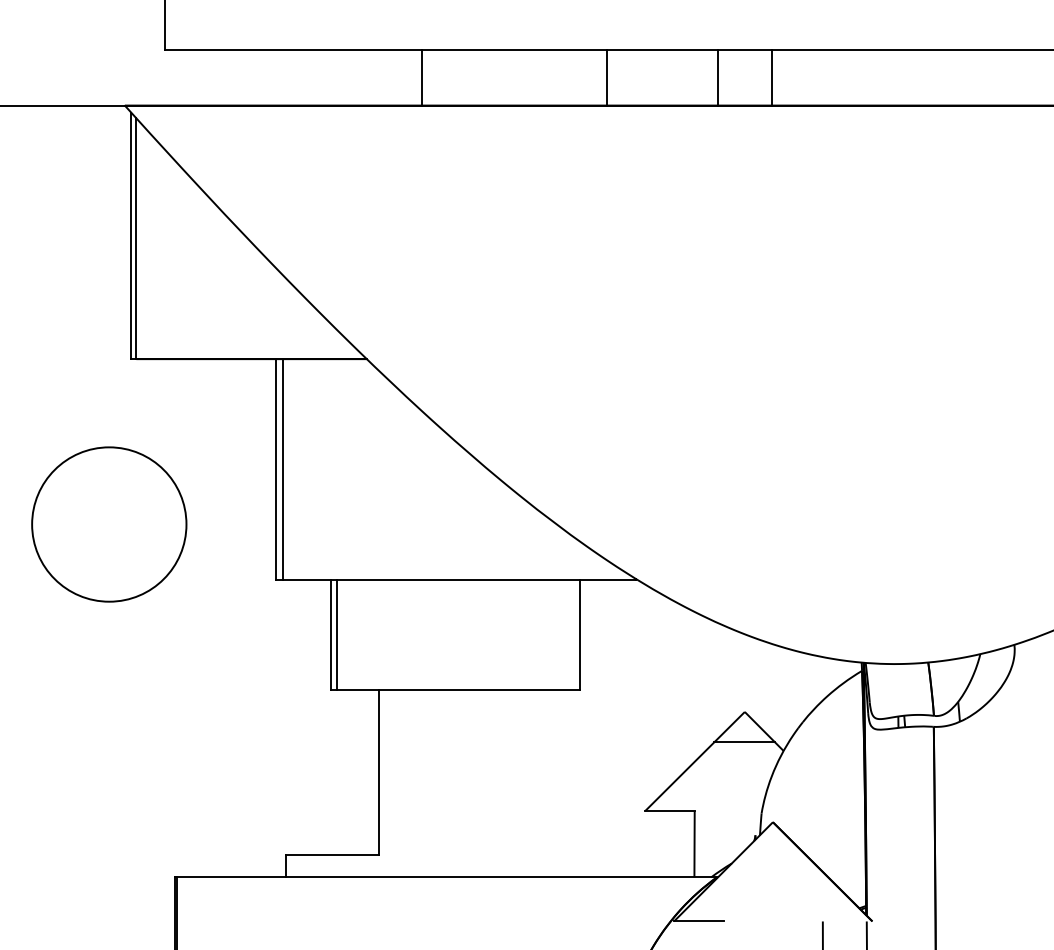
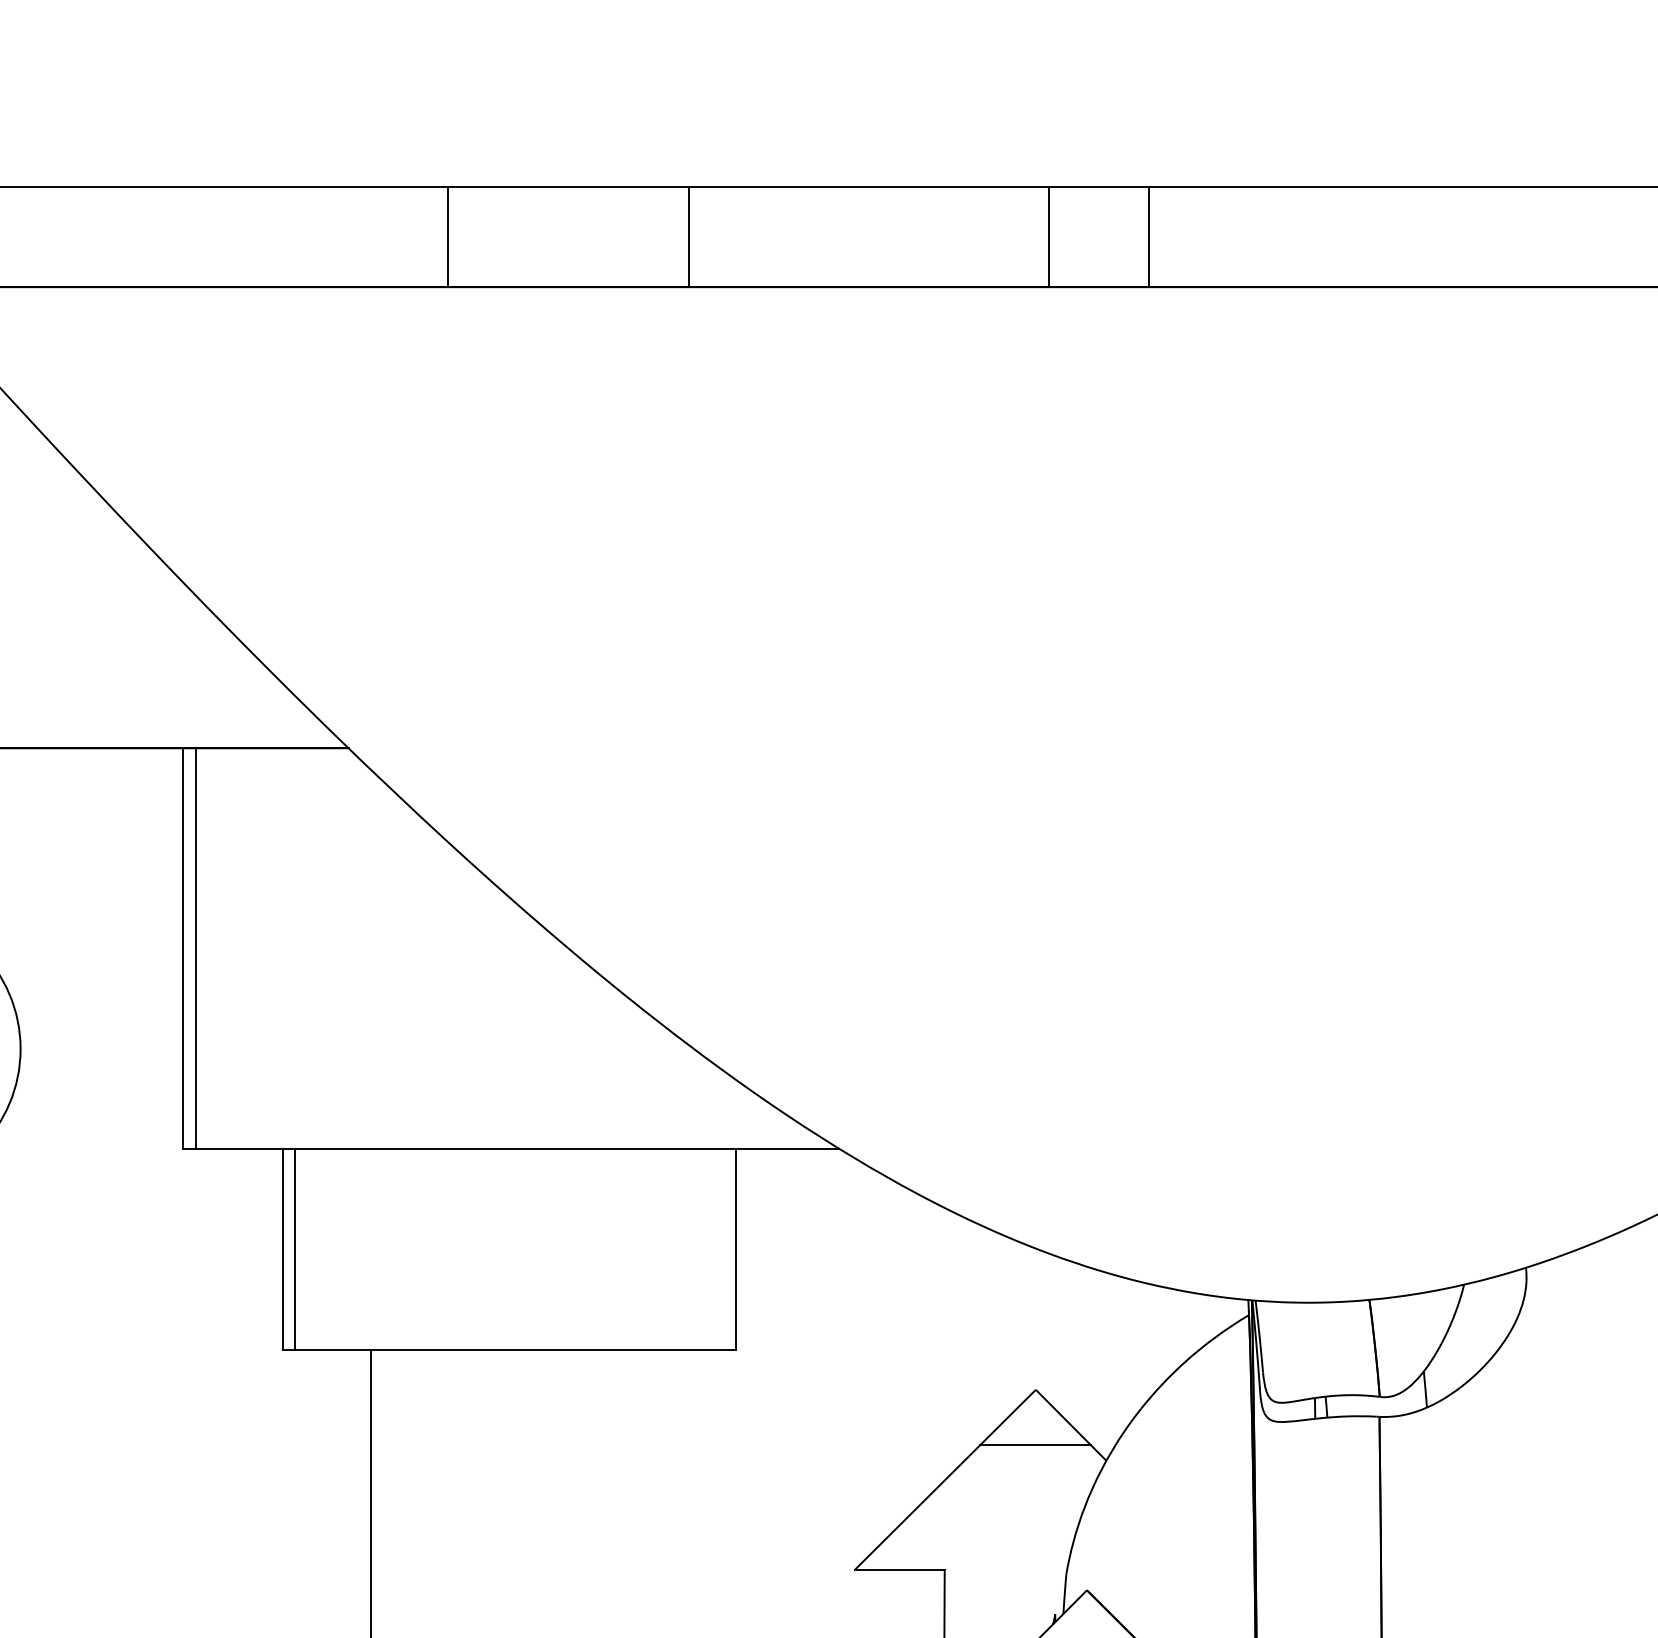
line: (606, 77) -> (687, 236), moved
line: (718, 77) -> (1049, 236), moved
line: (772, 77) -> (1149, 236), moved

